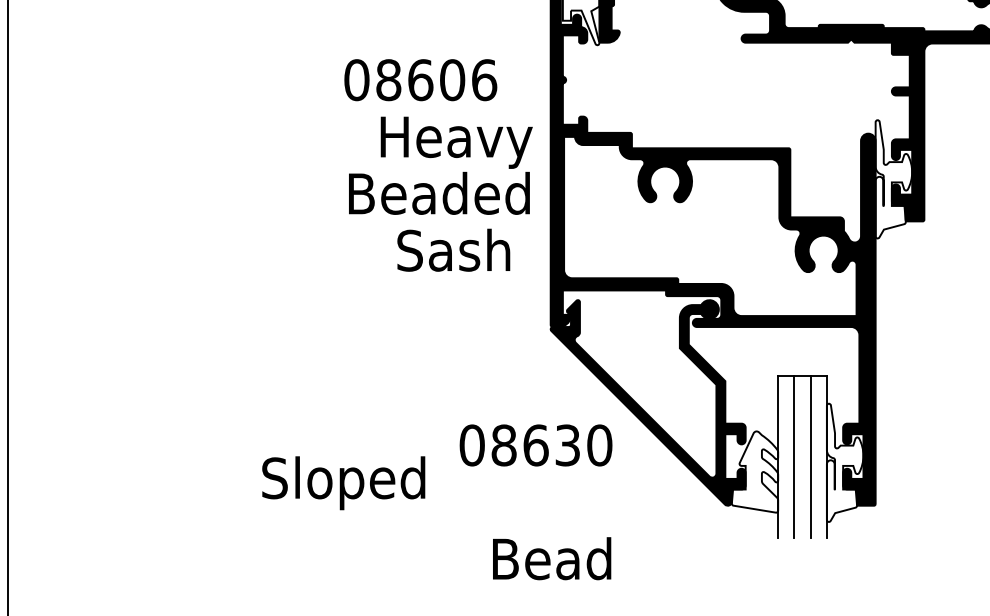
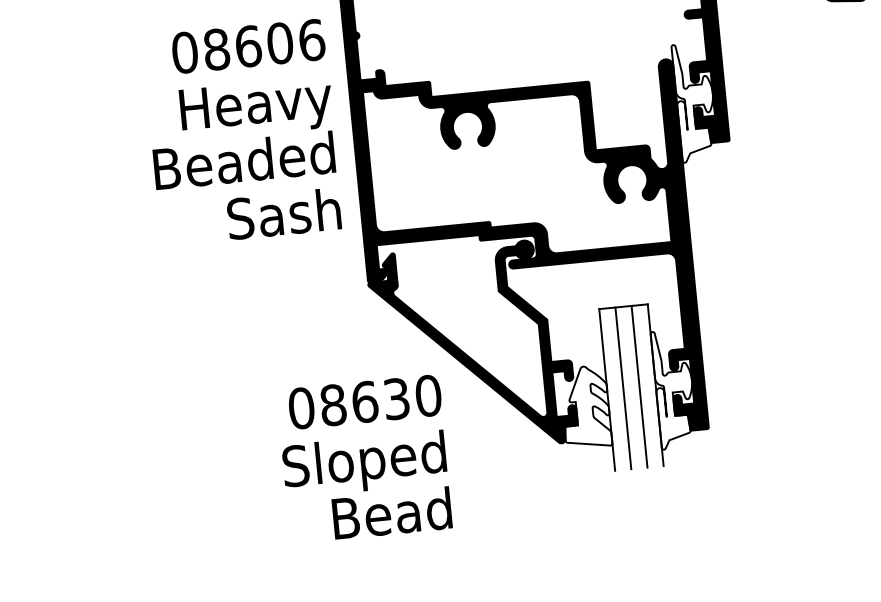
text: (420, 80) -> (248, 46), moved
text: (453, 249) -> (283, 213), moved
text: (343, 483) -> (364, 464), moved

